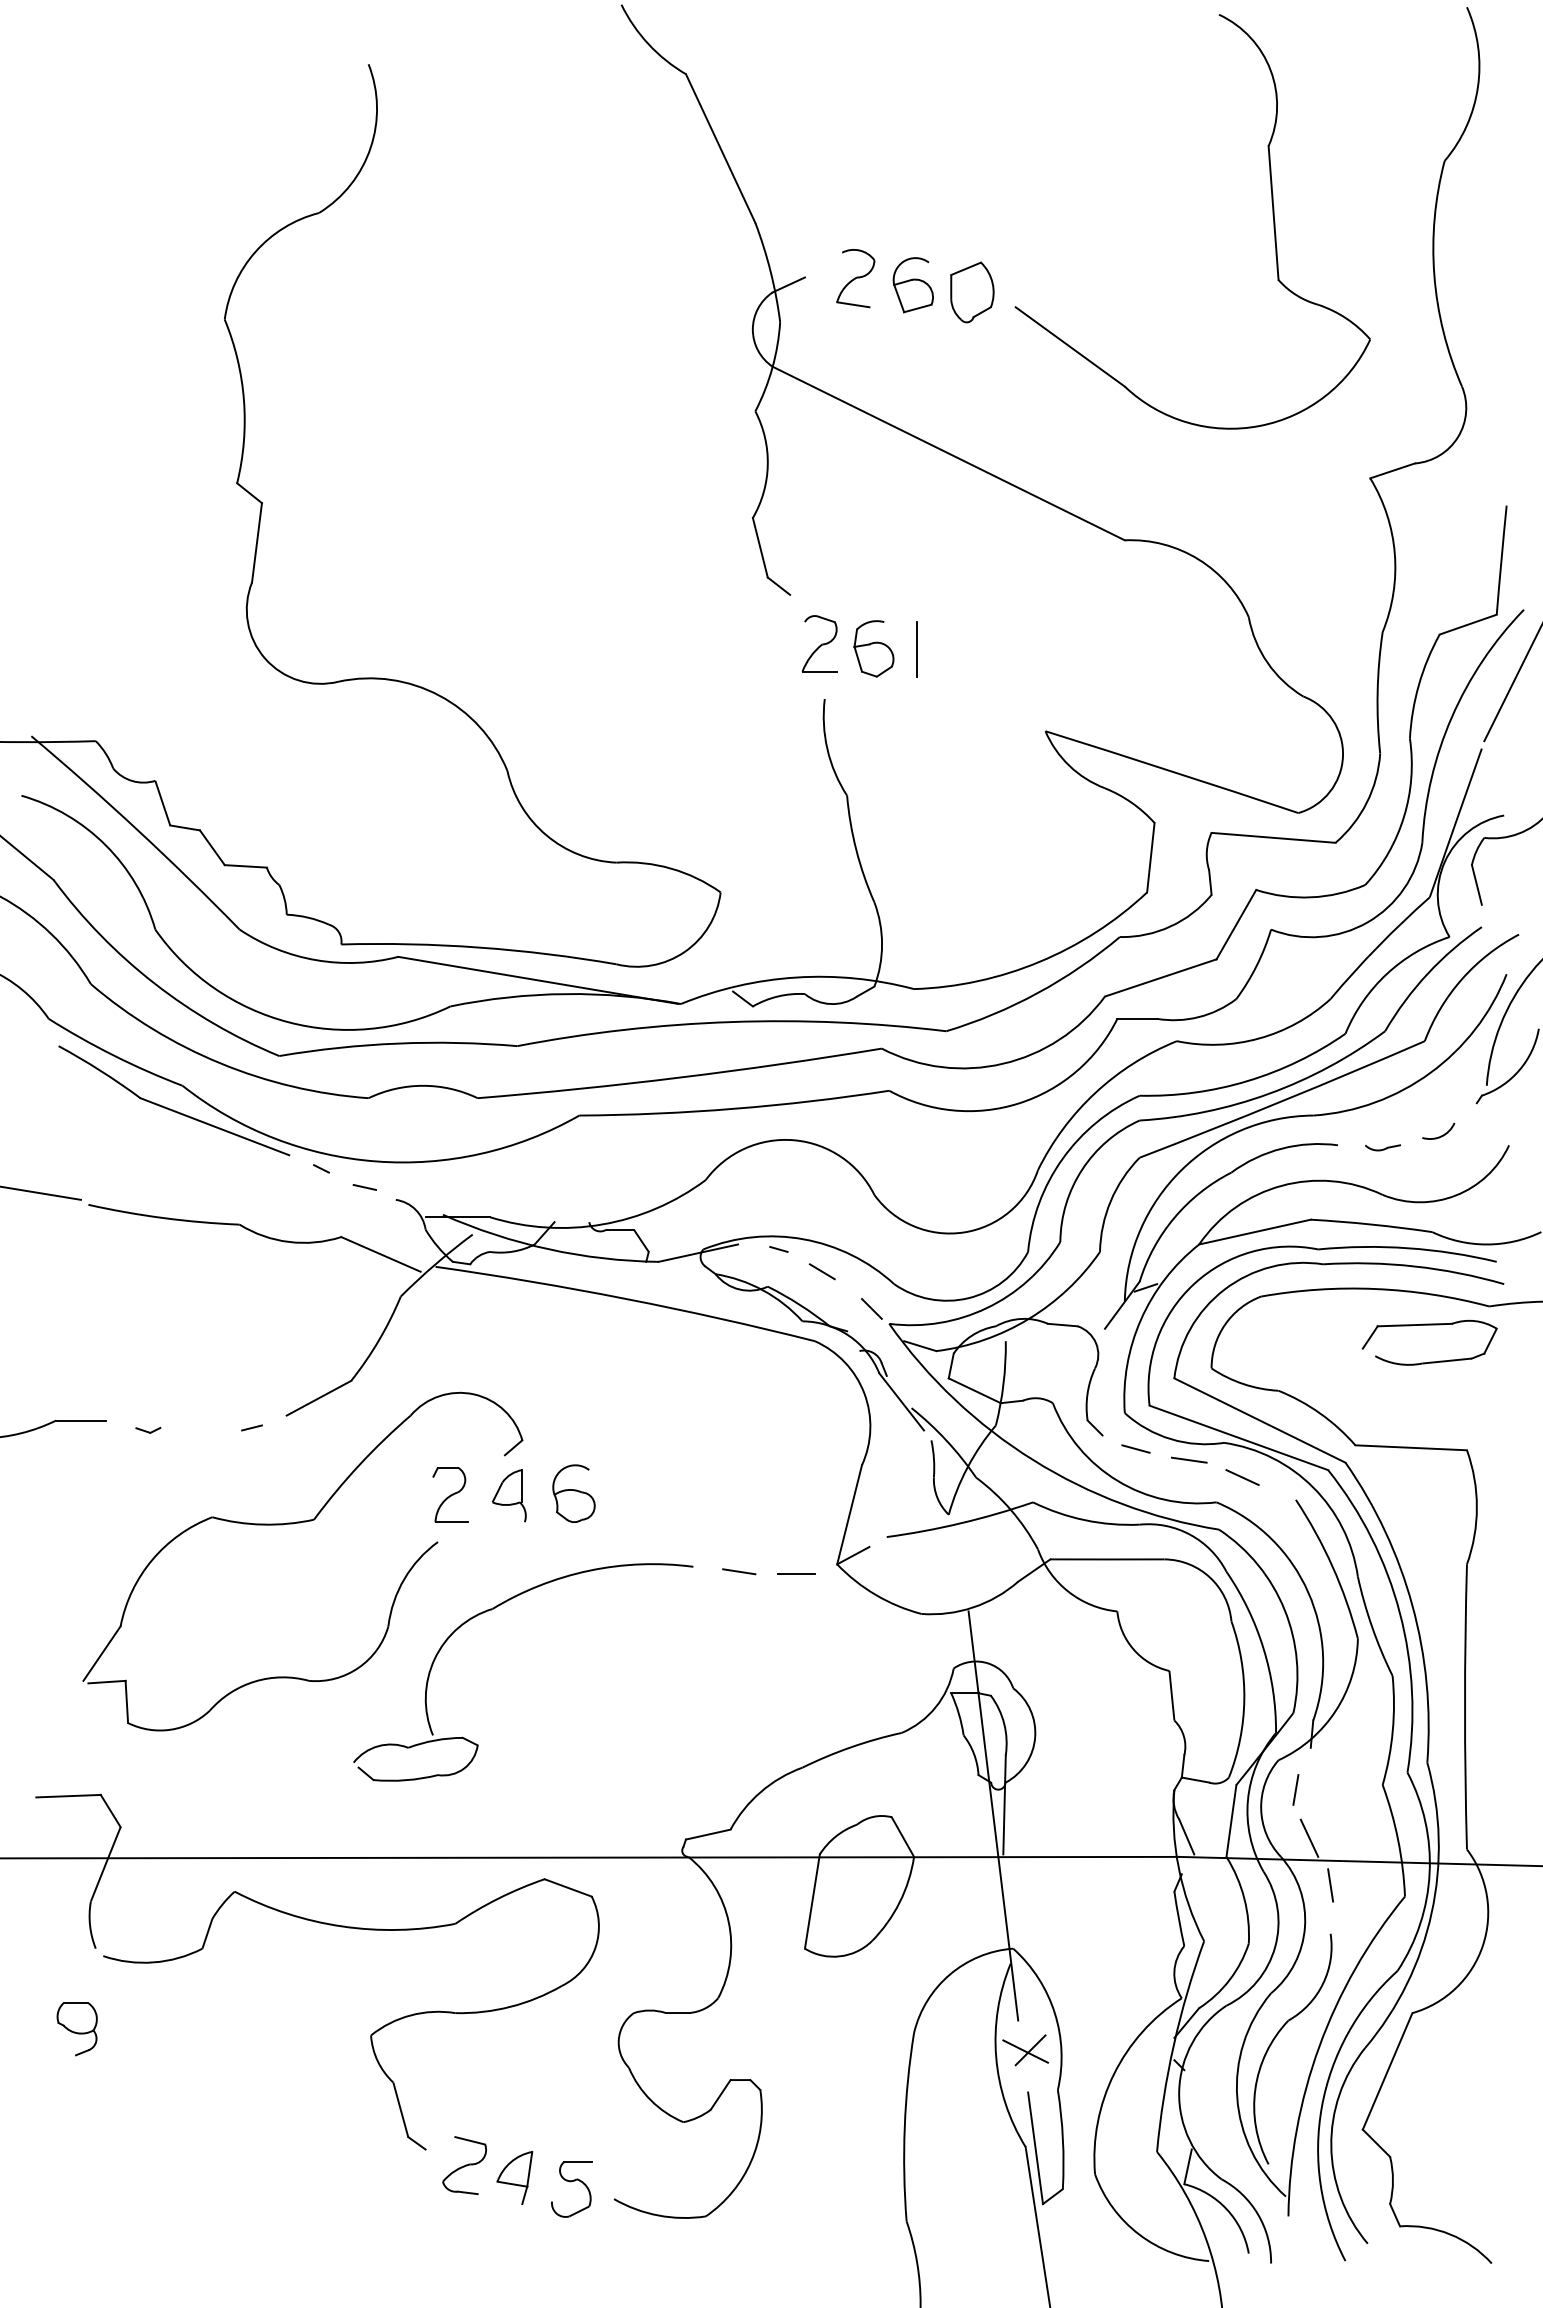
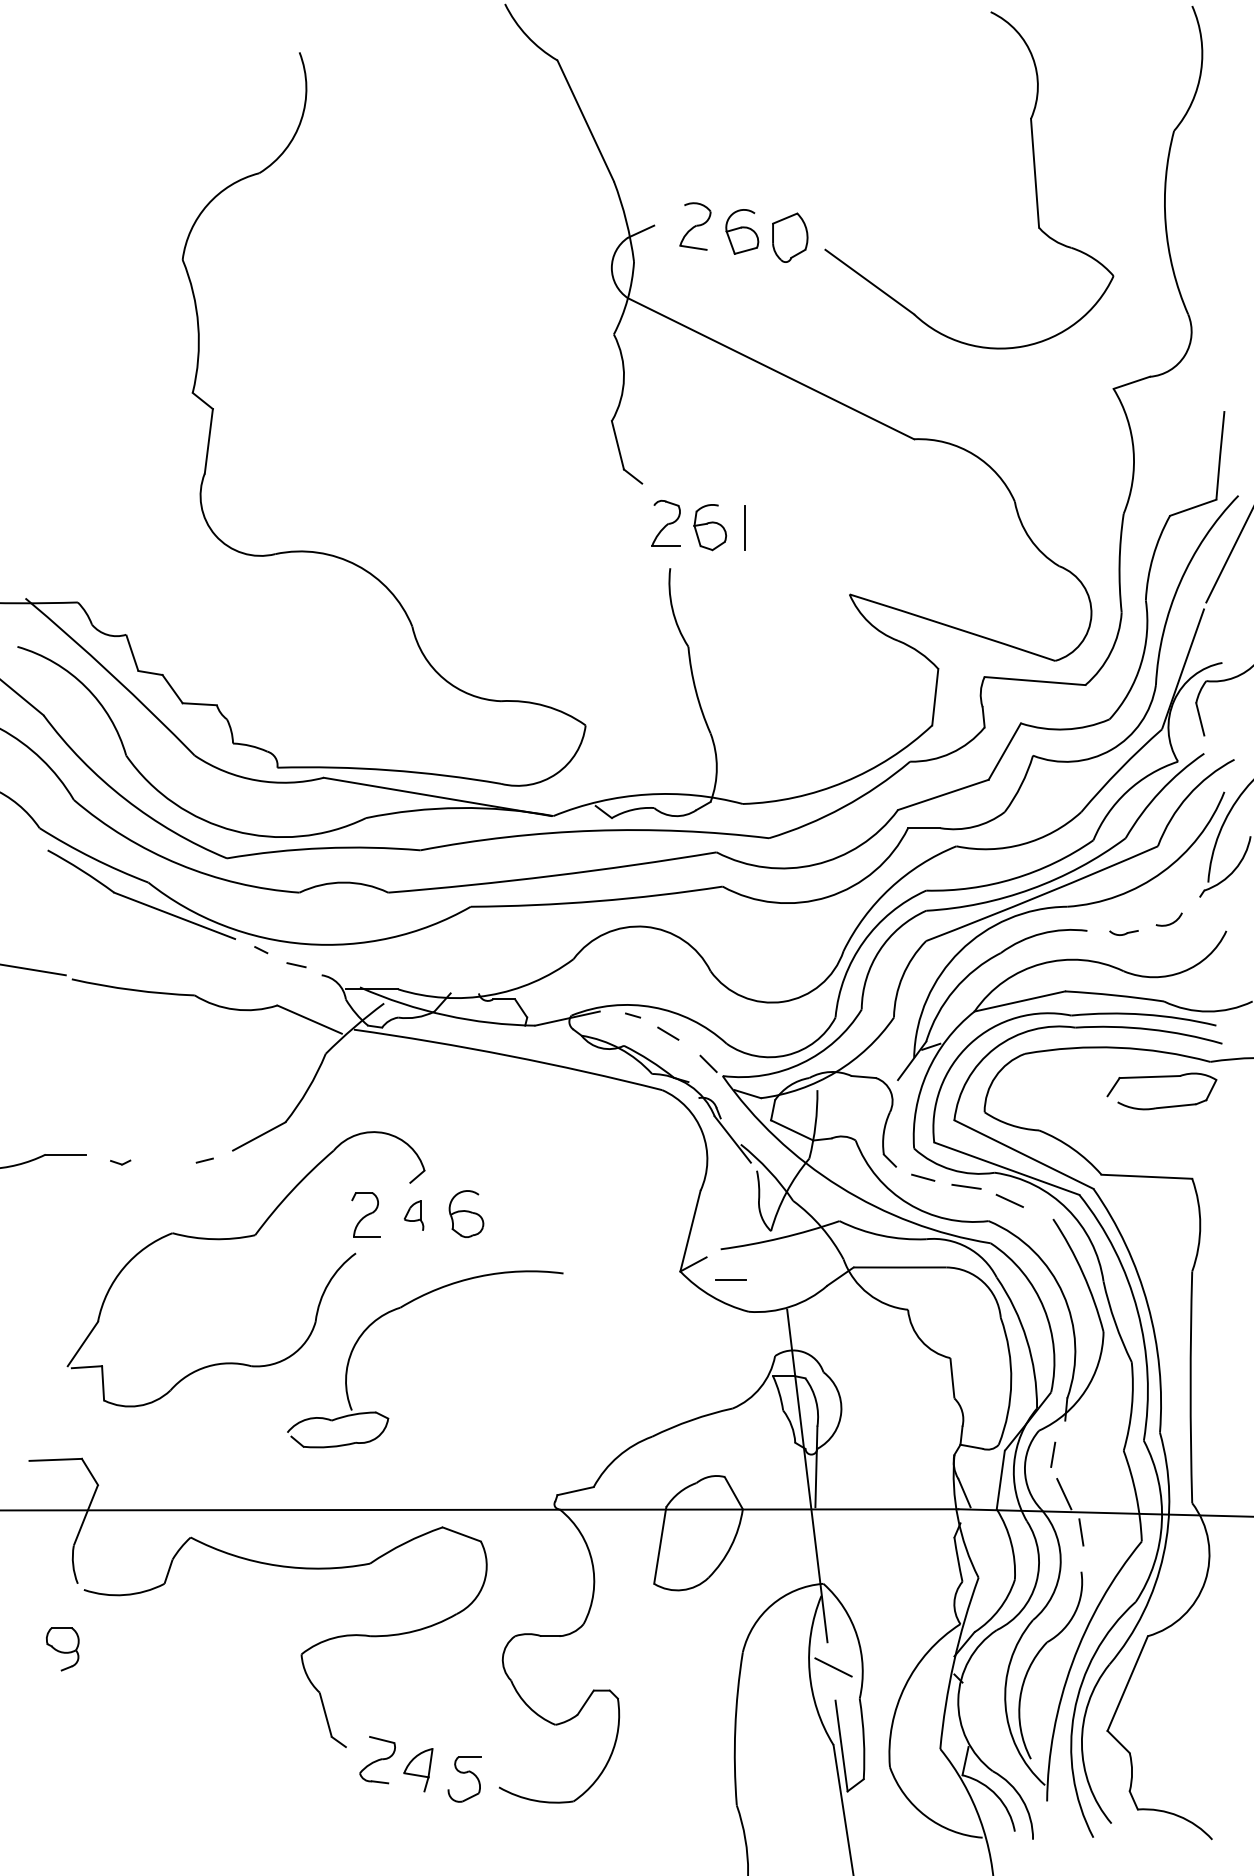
part: (509, 1495) -> (414, 1215), size x0.7
line: (739, 1571) -> (600, 1277), removed
line: (796, 1573) -> (731, 1278), moved
line: (1030, 2050) -> (837, 1666), removed

